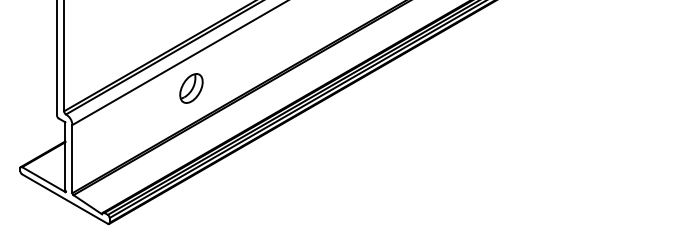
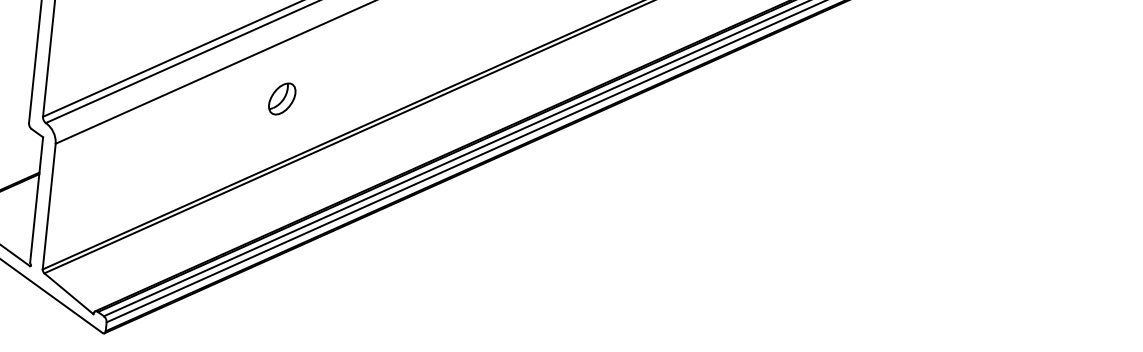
part: (191, 88) -> (282, 99), size x0.6

